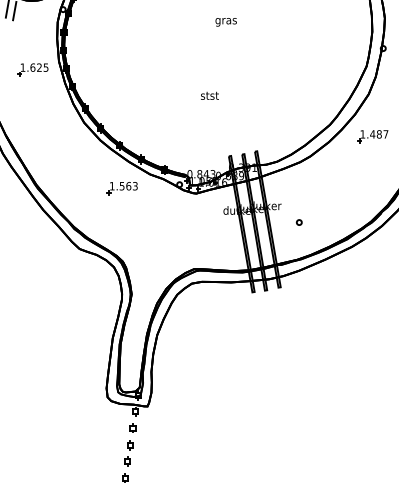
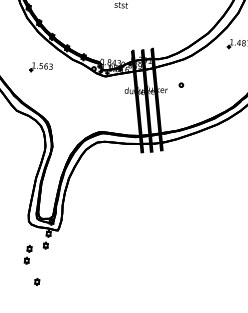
part: (121, 188) -> (40, 67), moved
part: (298, 222) -> (180, 85), moved
part: (128, 453) -> (27, 254), moved

